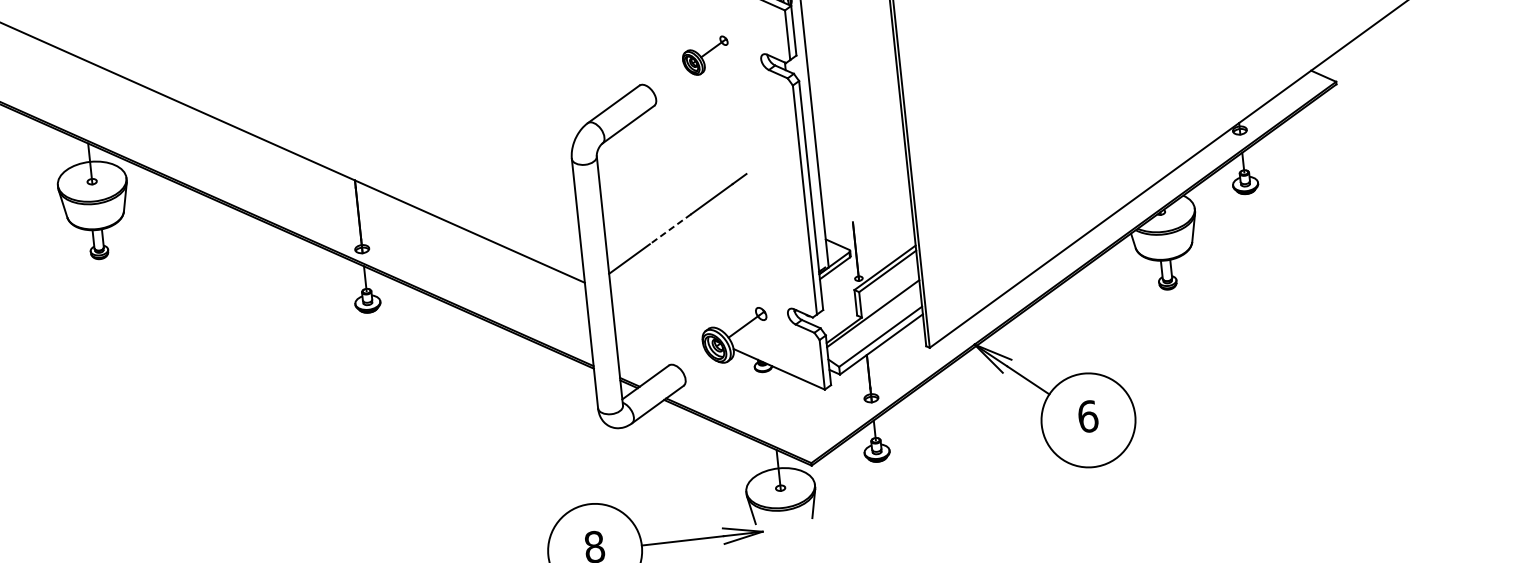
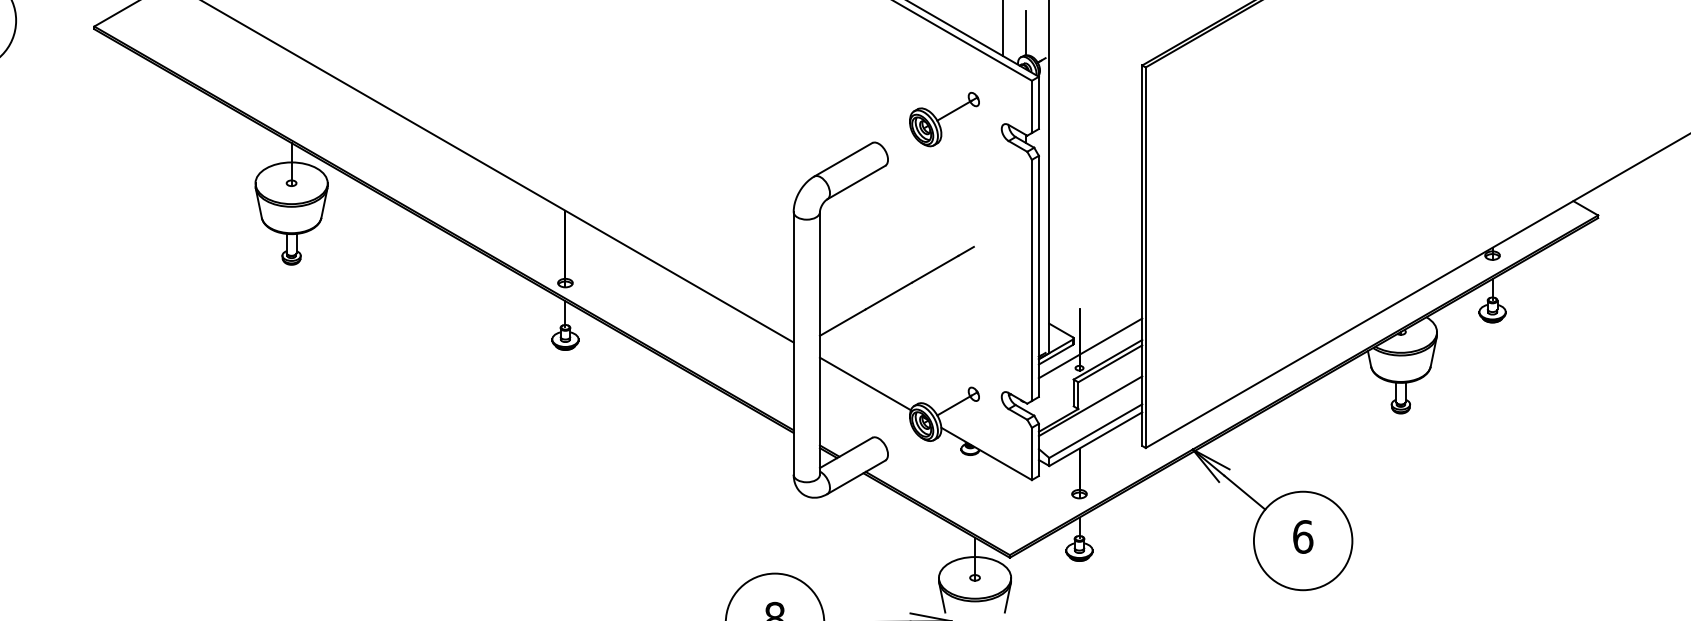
part: (705, 55) -> (944, 119), size x1.43
line: (670, 229) -> (888, 296), dashed -> solid
line: (867, 258) -> (1090, 348), added
line: (656, 314) -> (864, 383), added

